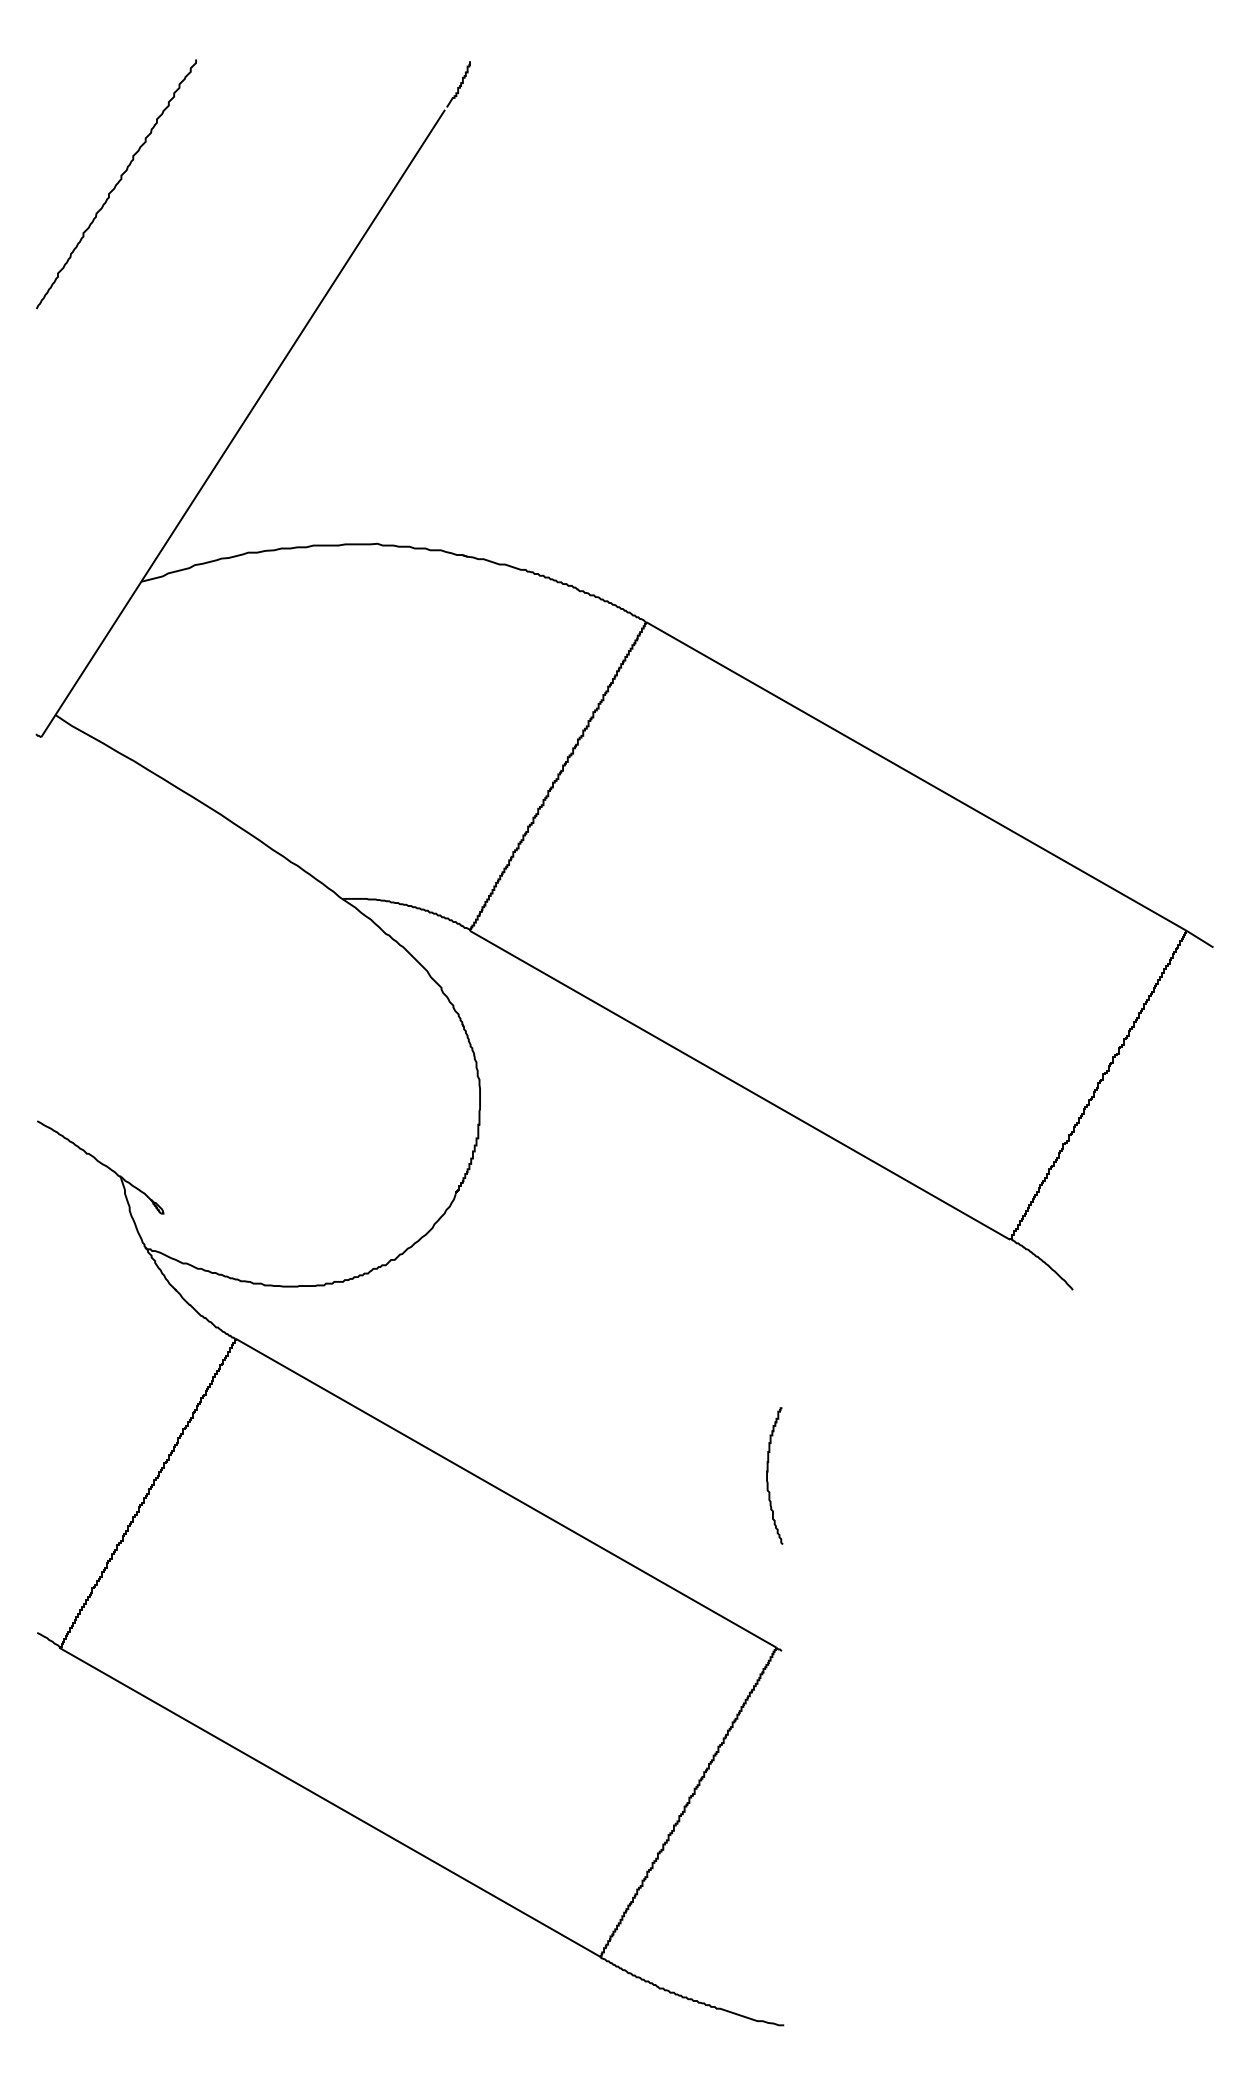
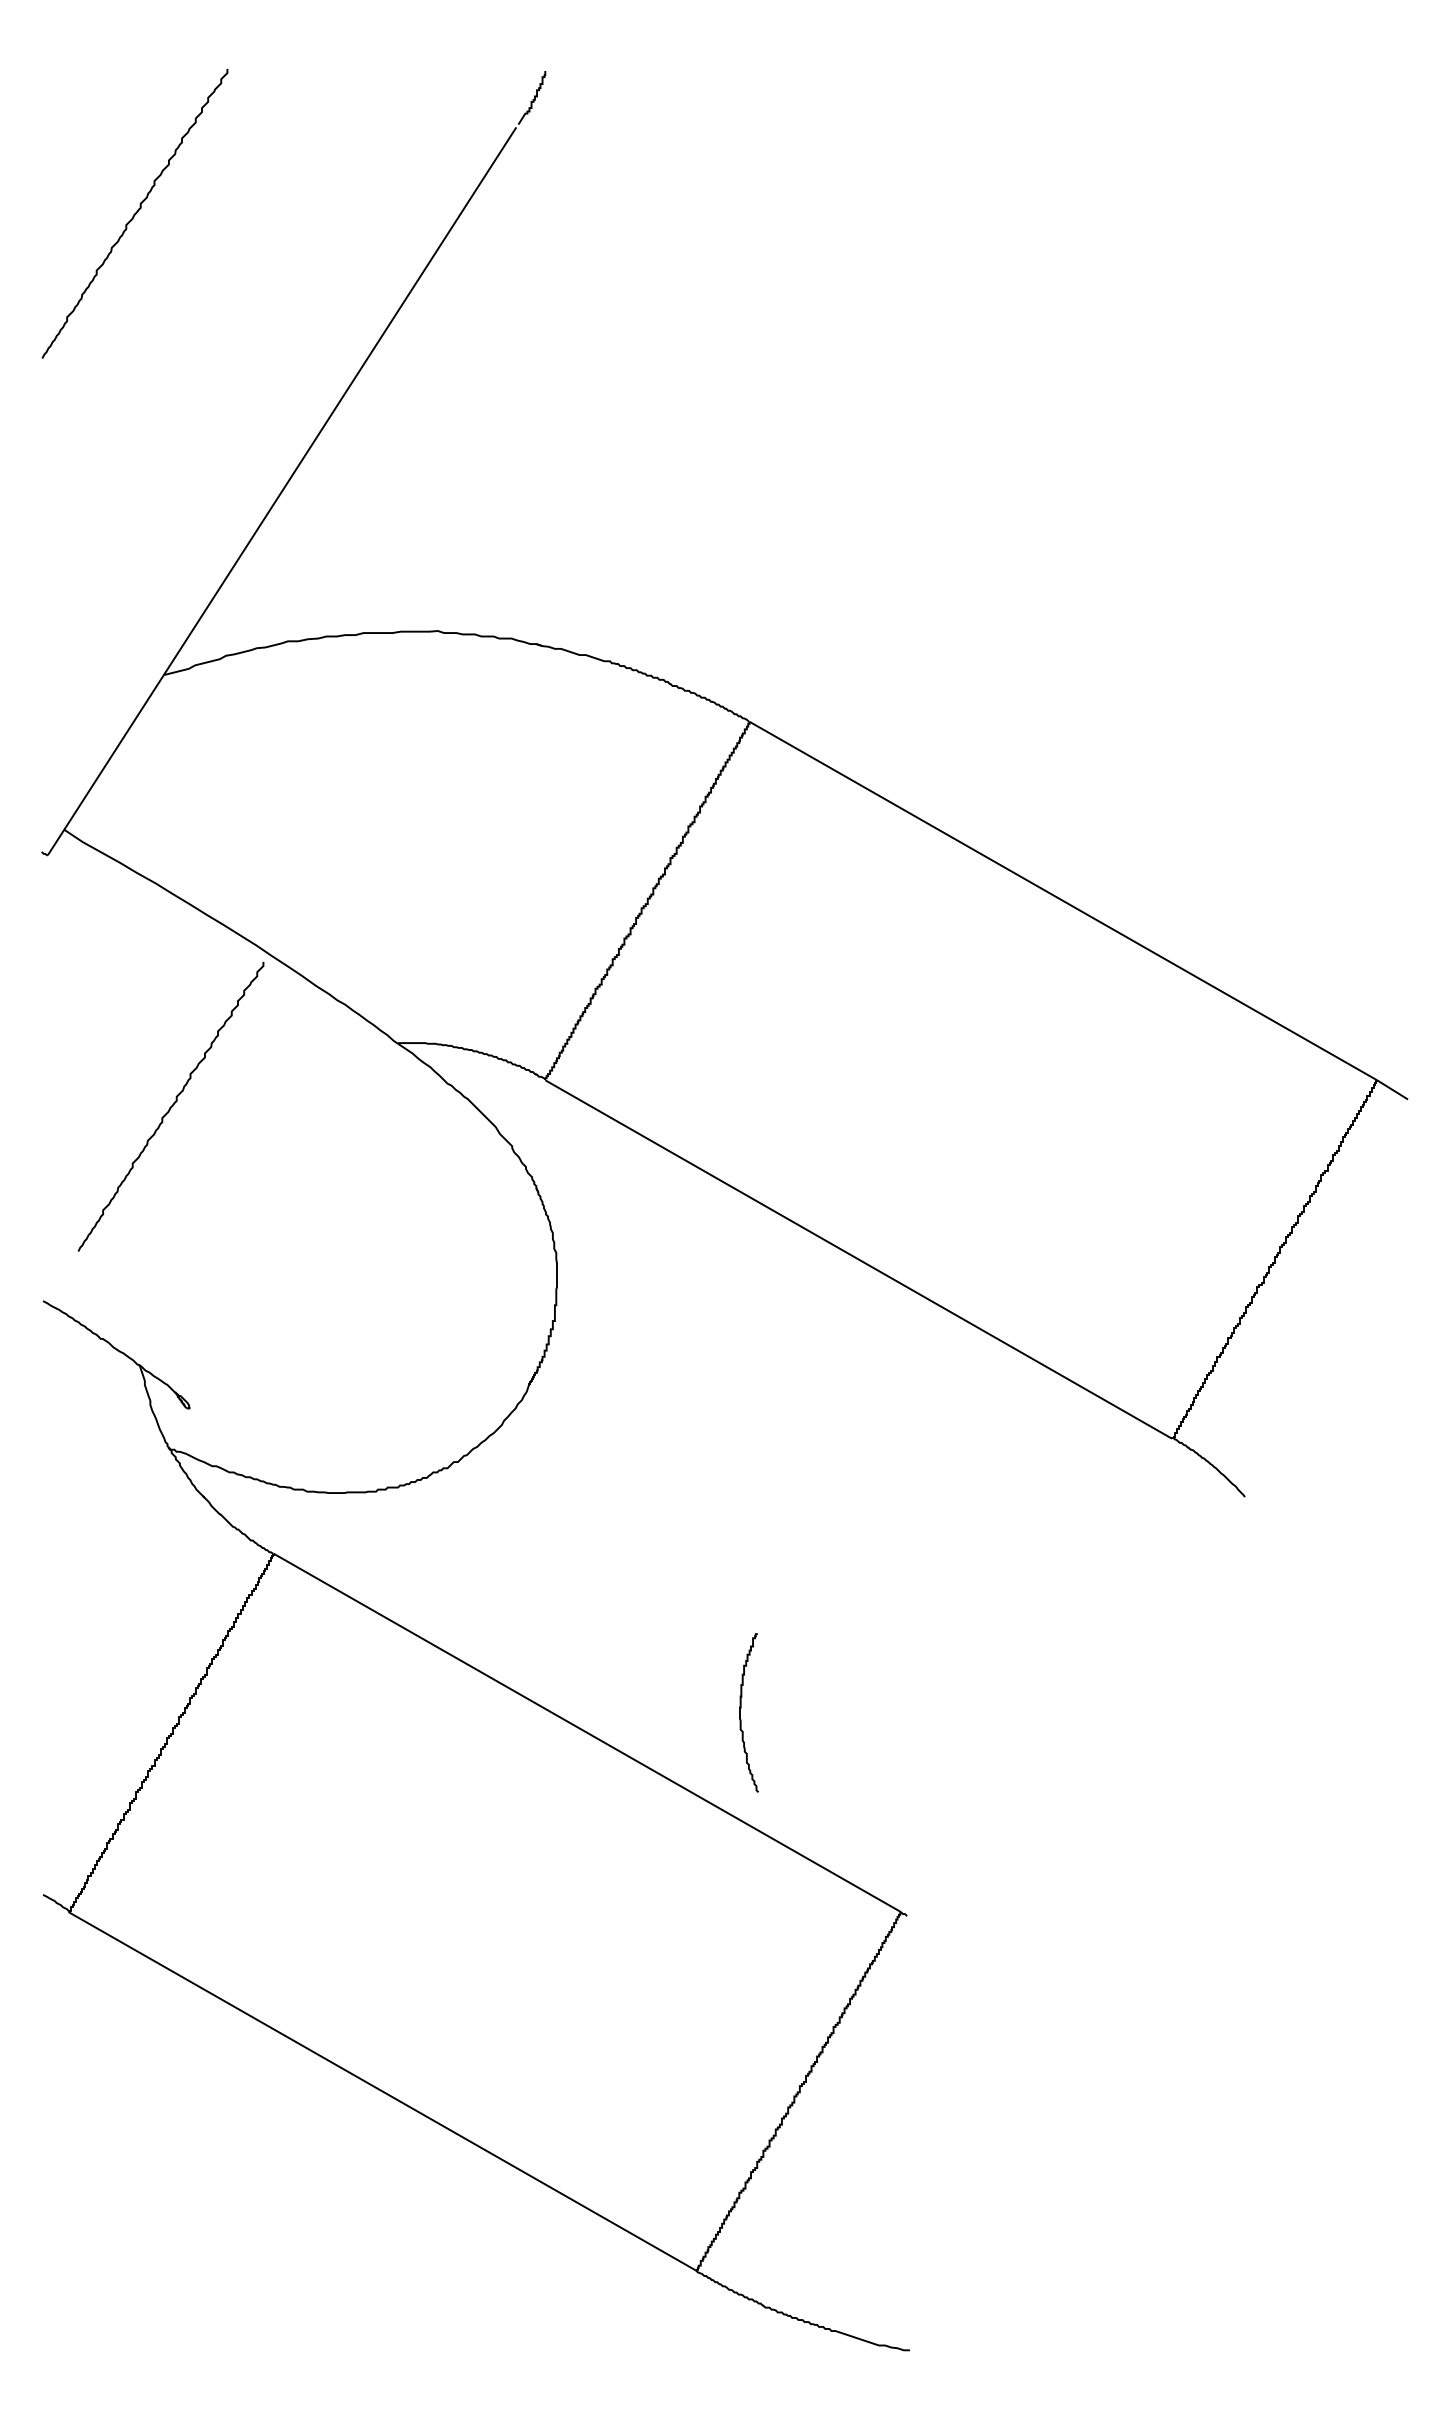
curve: (147, 953) -> (170, 1106), added
curve: (767, 1475) -> (740, 1712), moved

